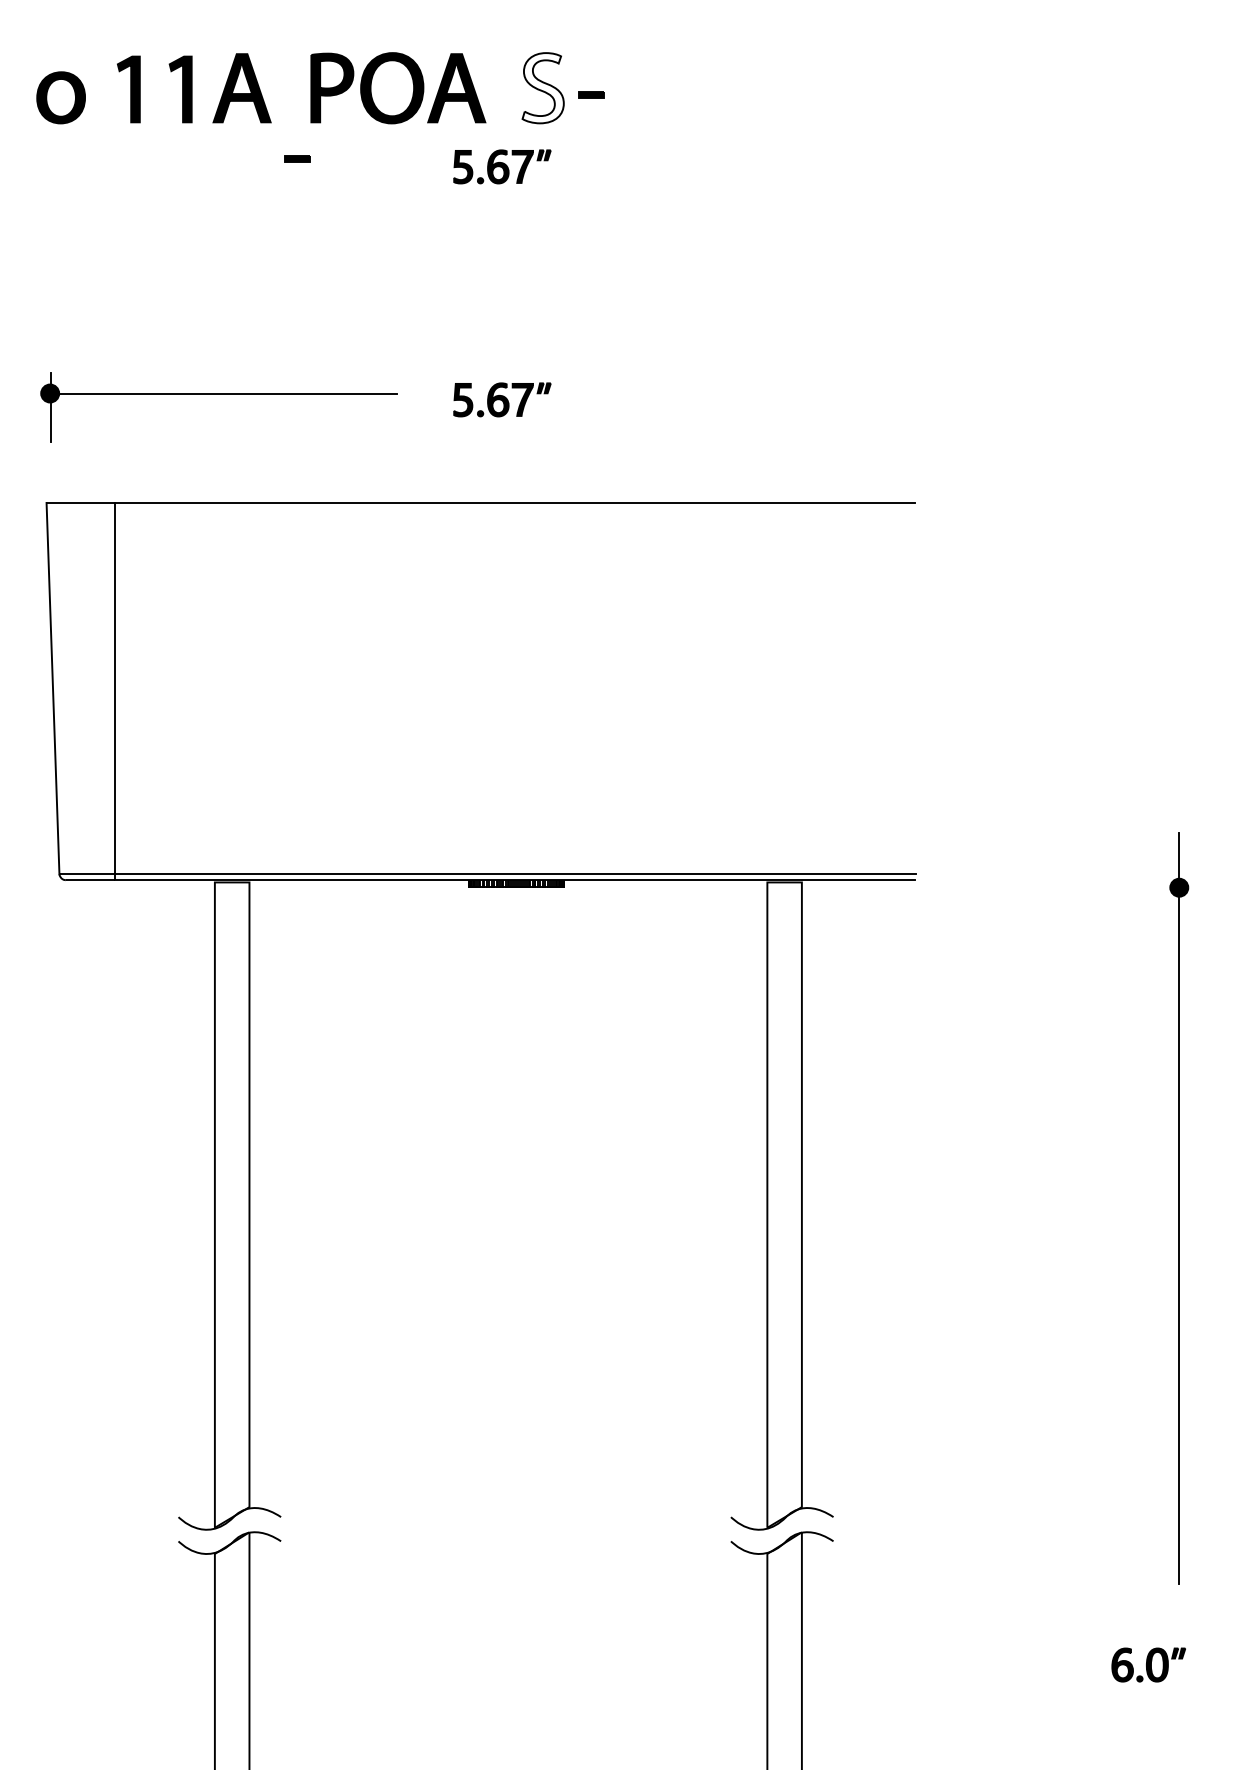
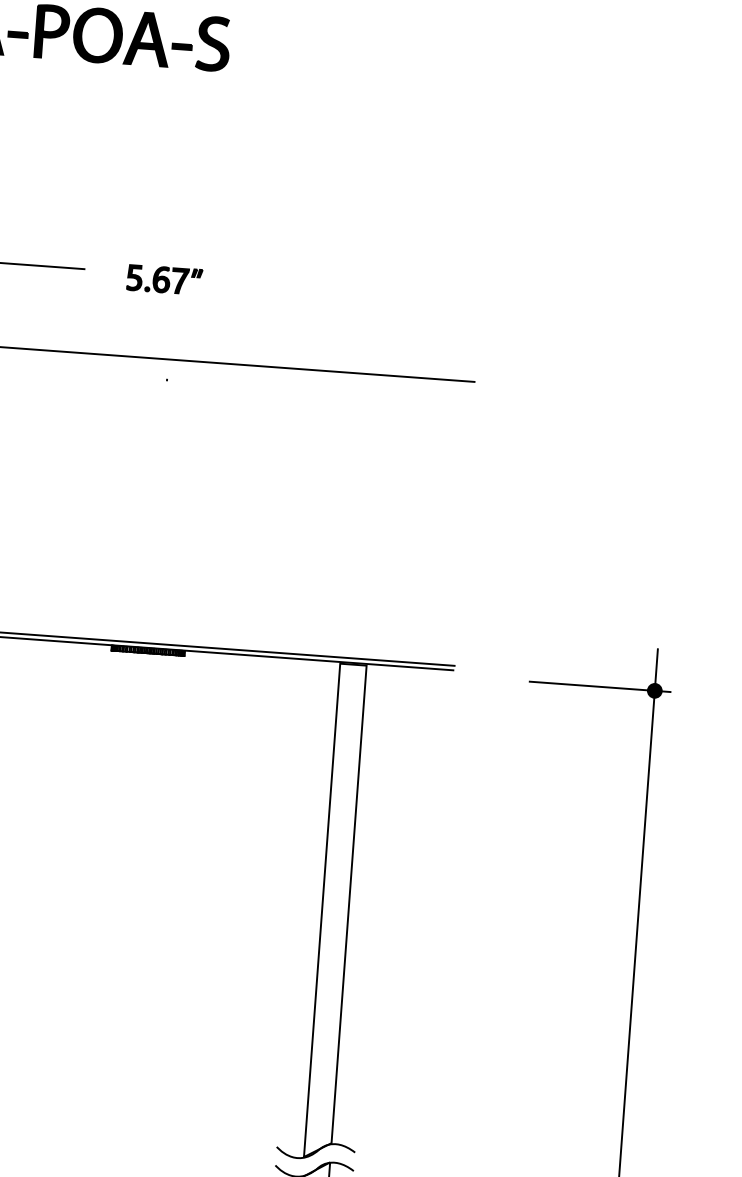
fill: (542, 88) -> (212, 44), added
part: (591, 94) -> (181, 46), moved
part: (297, 158) -> (18, 34), moved
part: (502, 166) -> (177, 101), removed
line: (1107, 887) -> (599, 686), added

